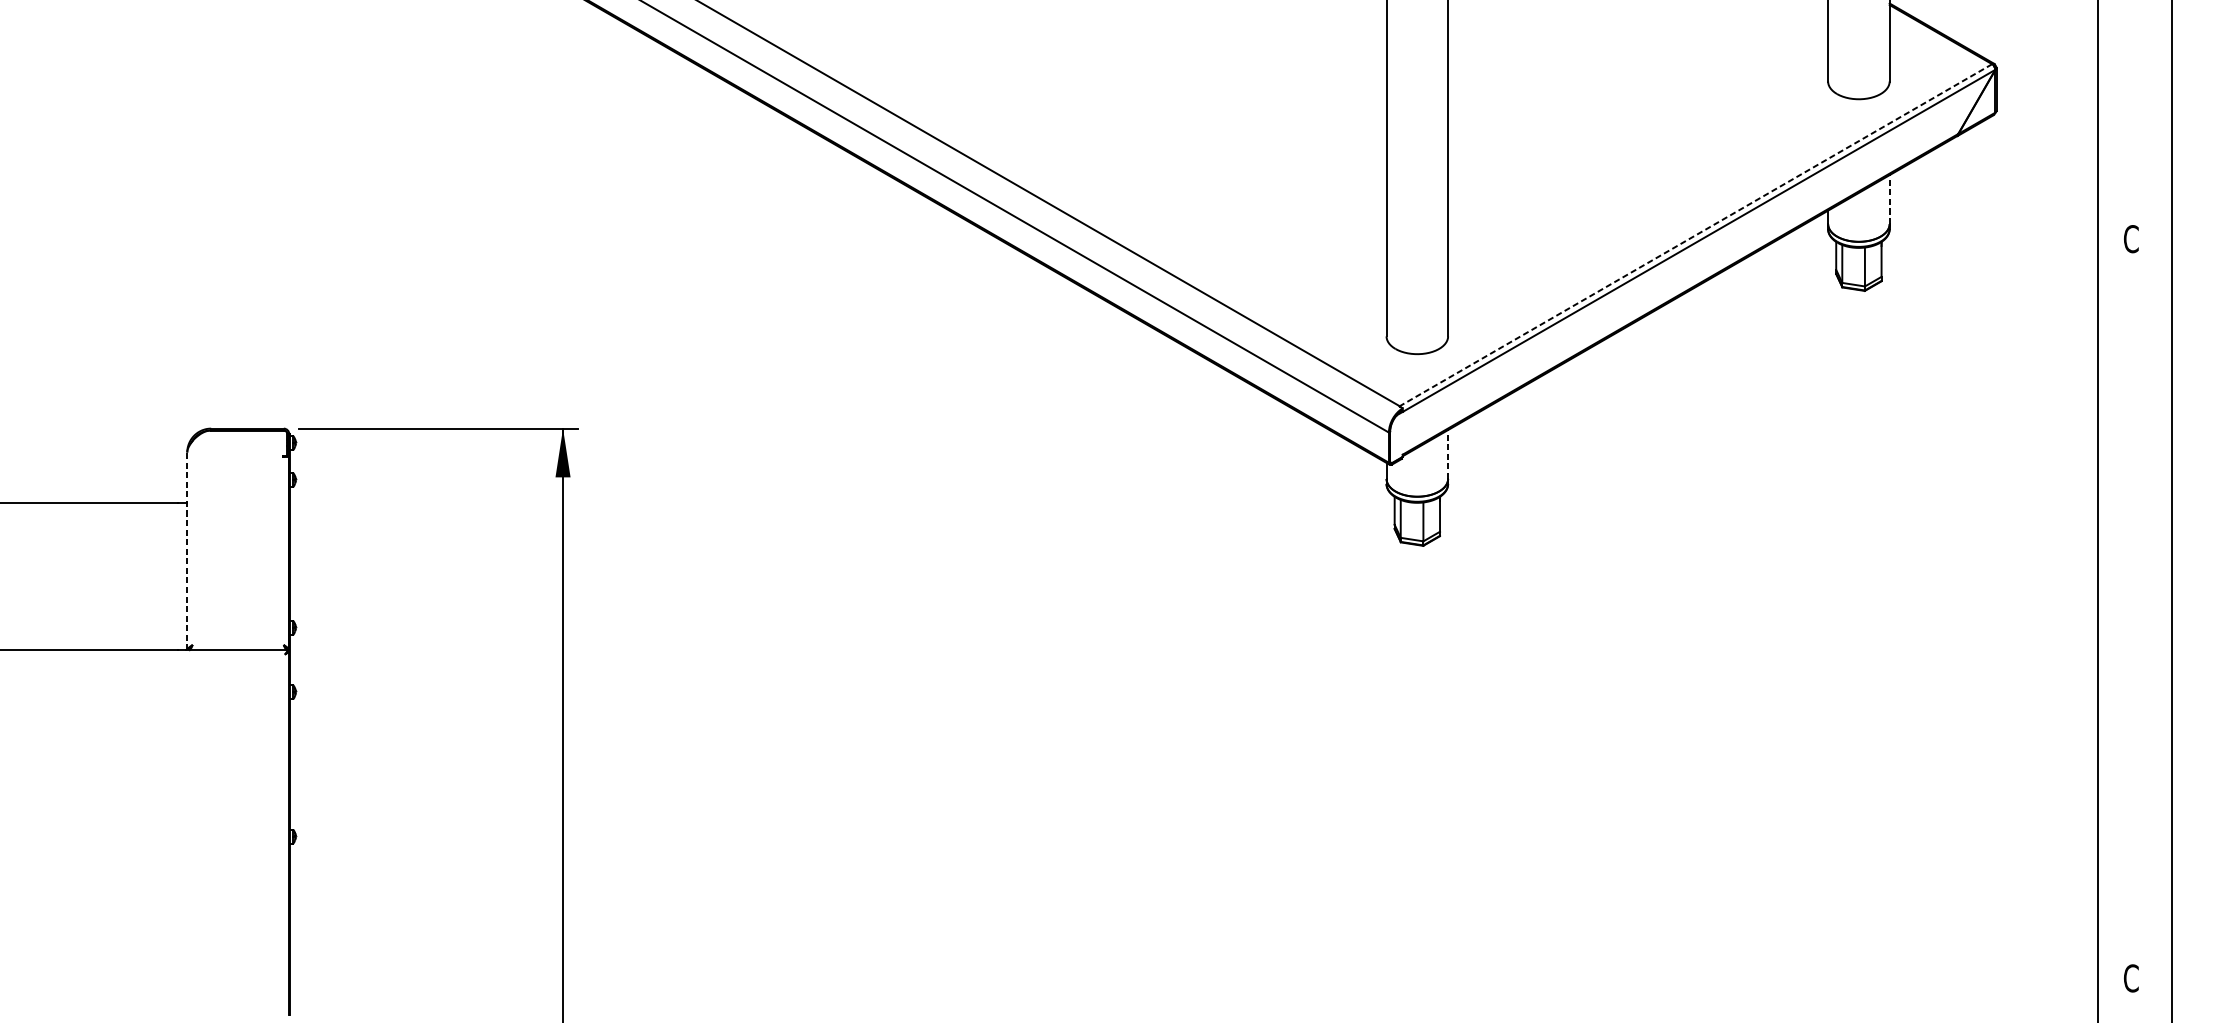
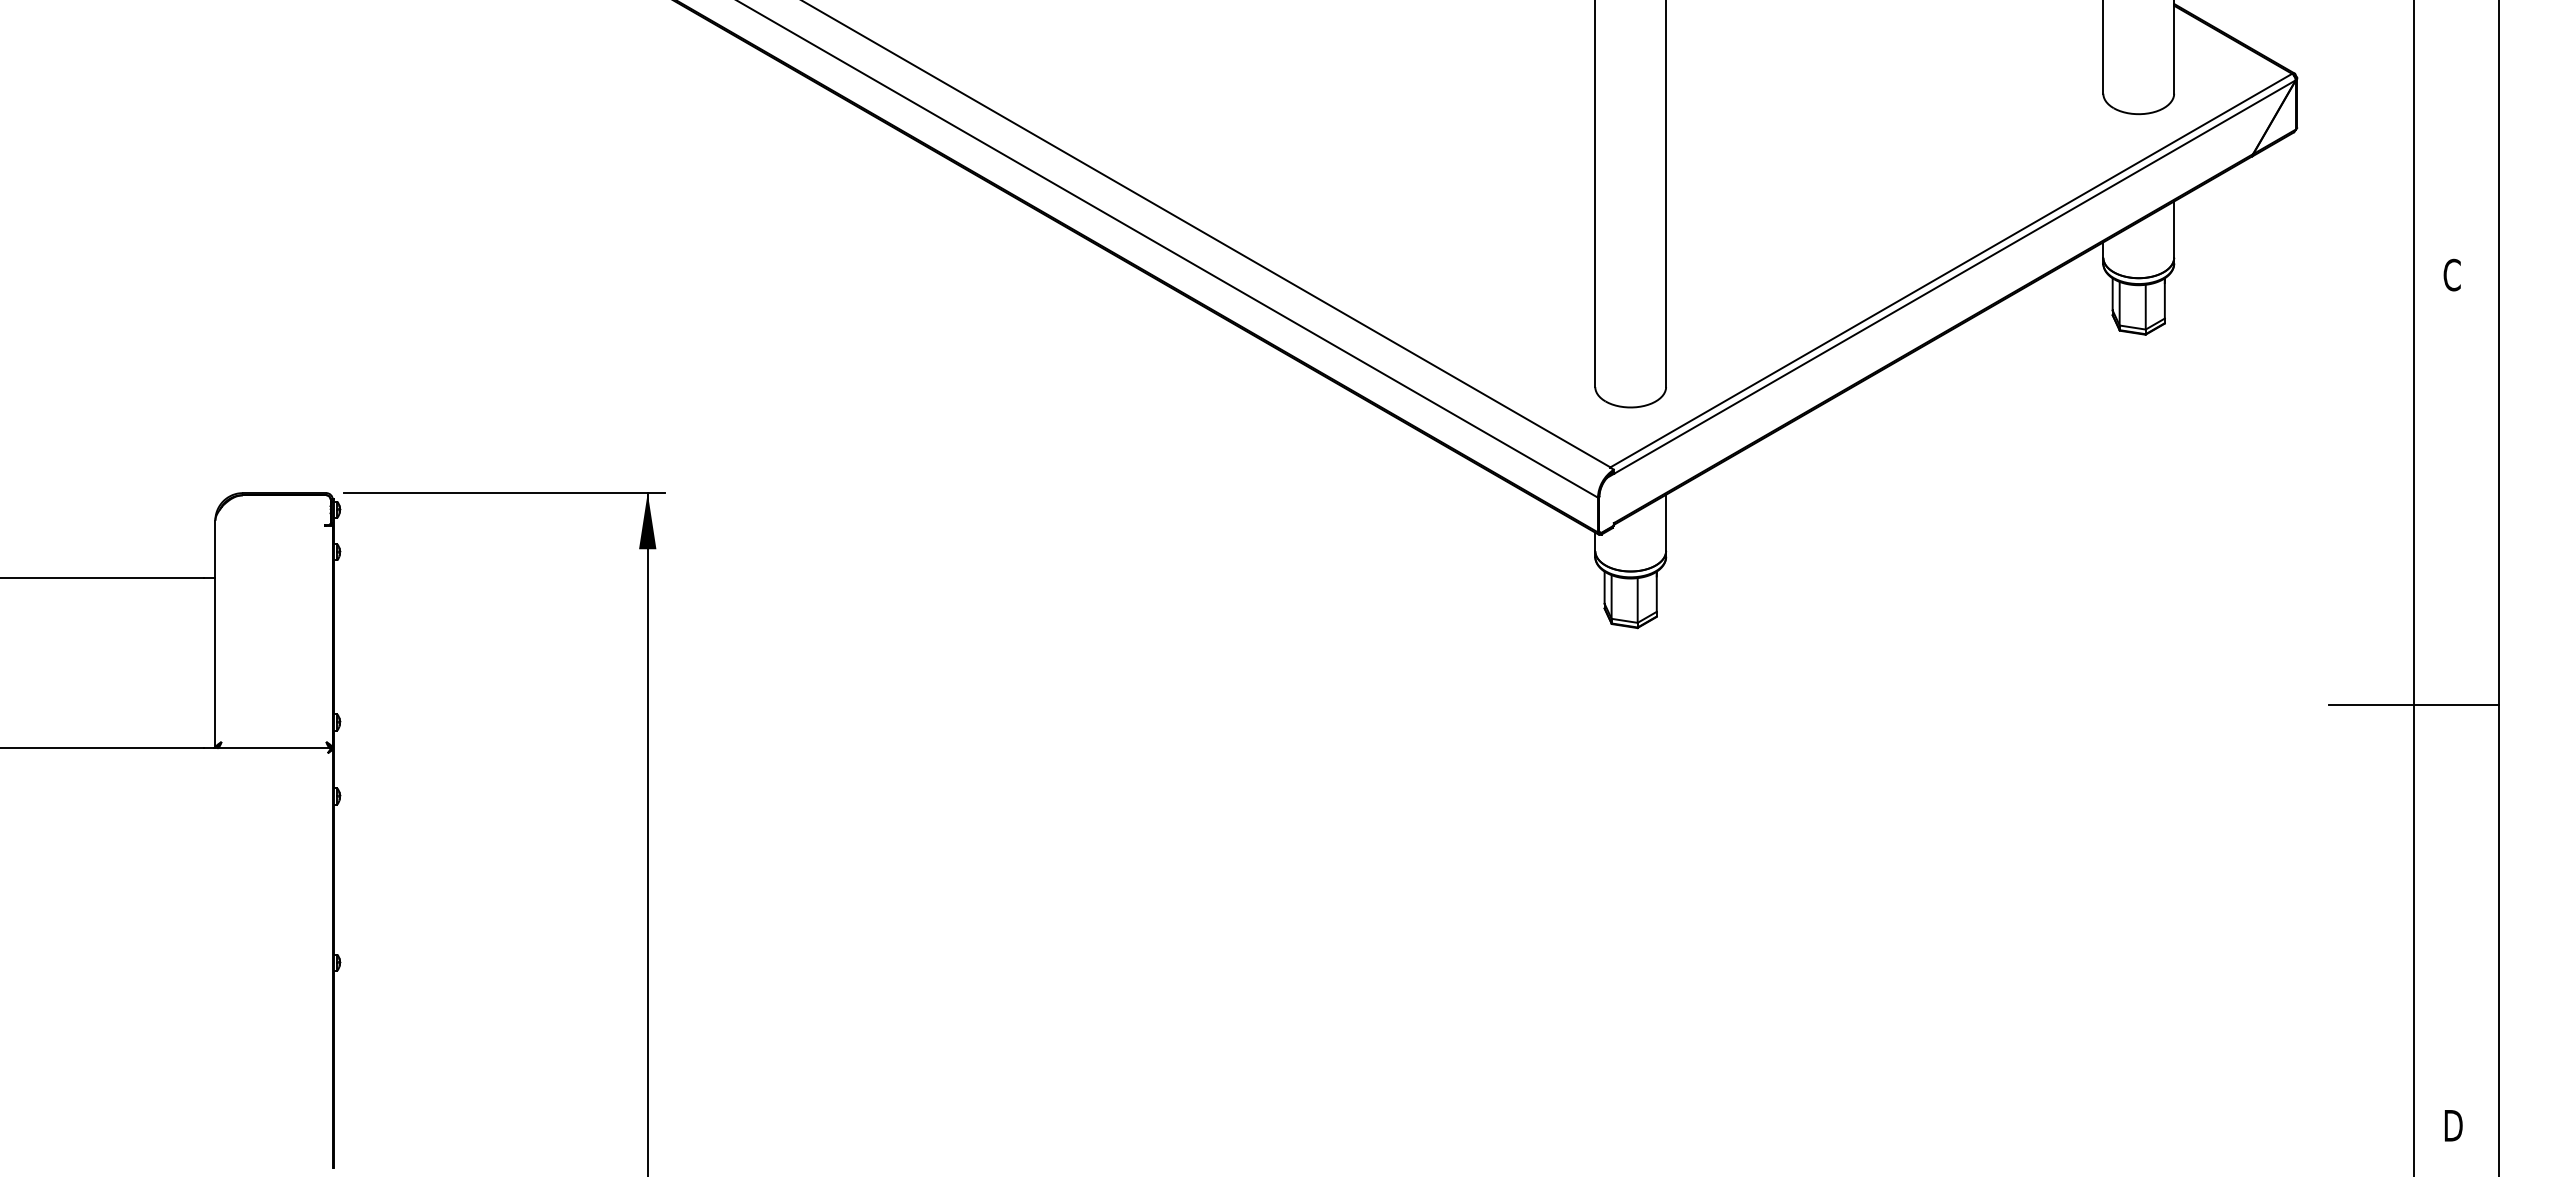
line: (1889, 199) -> (2174, 229), dashed -> solid
line: (1696, 235) -> (1951, 270), dashed -> solid
line: (1448, 454) -> (1666, 522), dashed -> solid
line: (187, 551) -> (215, 634), dashed -> solid
line: (2097, 612) -> (2413, 704), added
text: (2131, 978) -> (2452, 1125), C -> D

